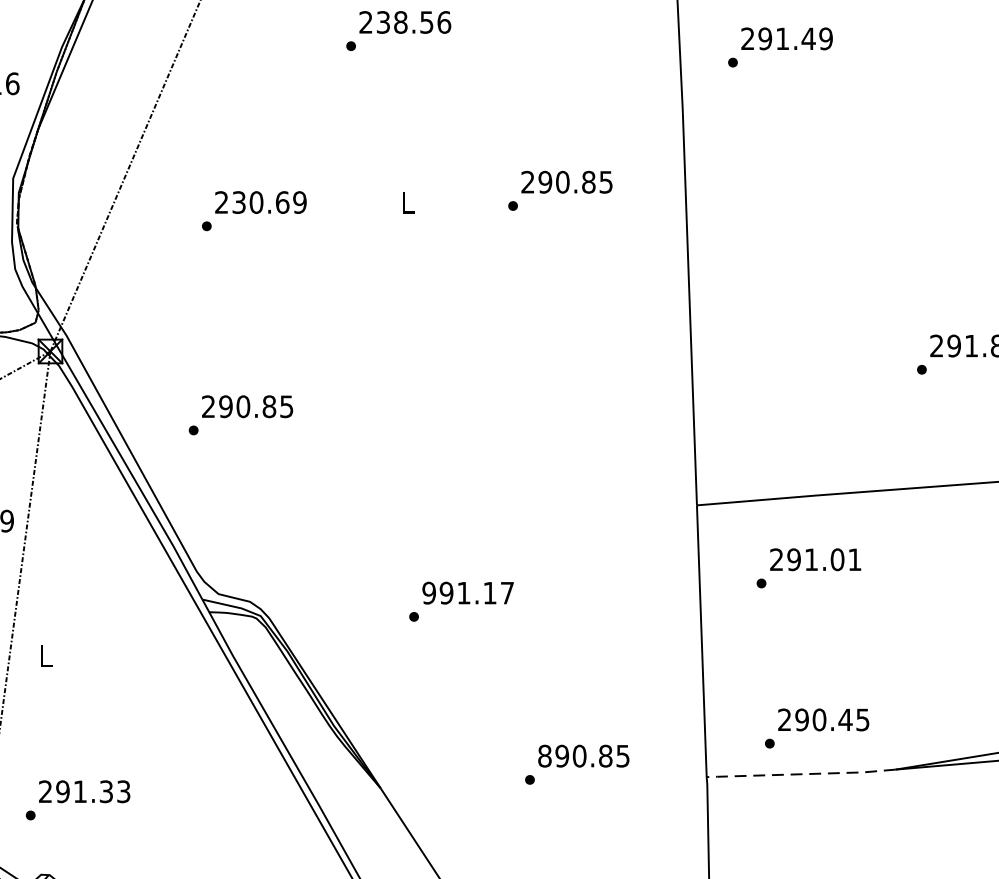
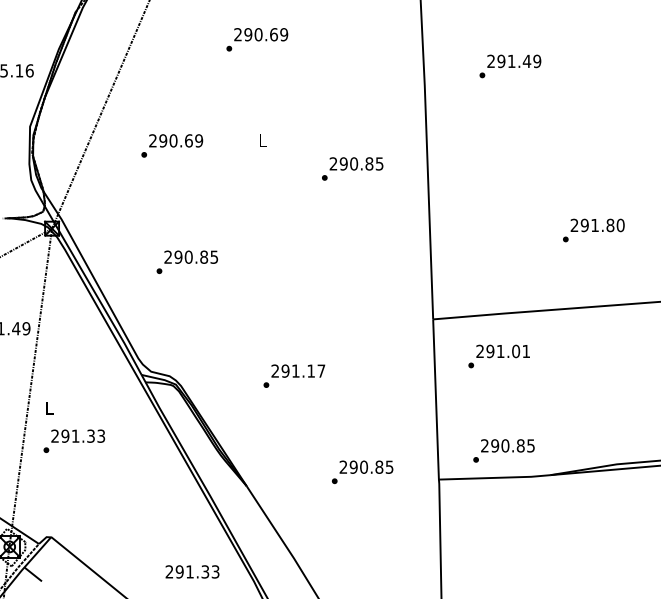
text: (414, 22) -> (266, 34), 238.56 -> 290.69
text: (780, 47) -> (510, 66), moved
text: (560, 190) -> (352, 168), moved
text: (239, 201) -> (163, 140), 230.69 -> 290.69
text: (241, 413) -> (187, 261), moved
text: (429, 592) -> (275, 370), 991.17 -> 291.17
text: (845, 719) -> (520, 445), 290.45 -> 290.85
text: (544, 754) -> (343, 466), 890.85 -> 290.85
line: (800, 773) -> (494, 477), dashed -> solid
text: (78, 798) -> (74, 440), moved

